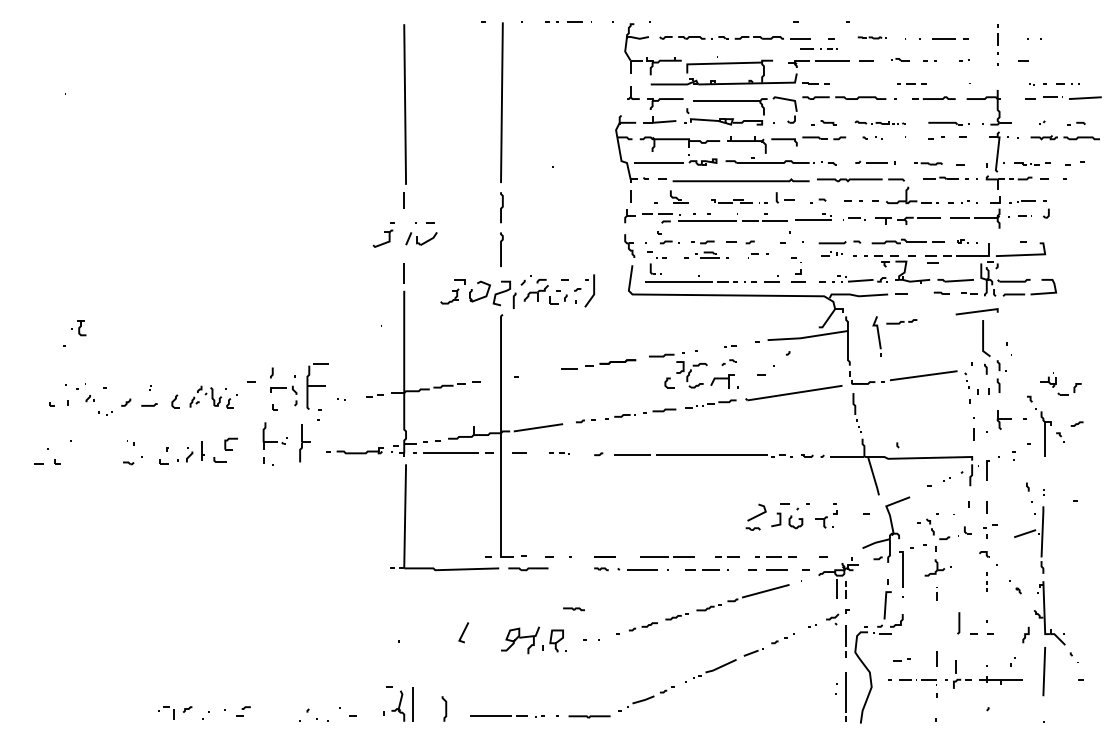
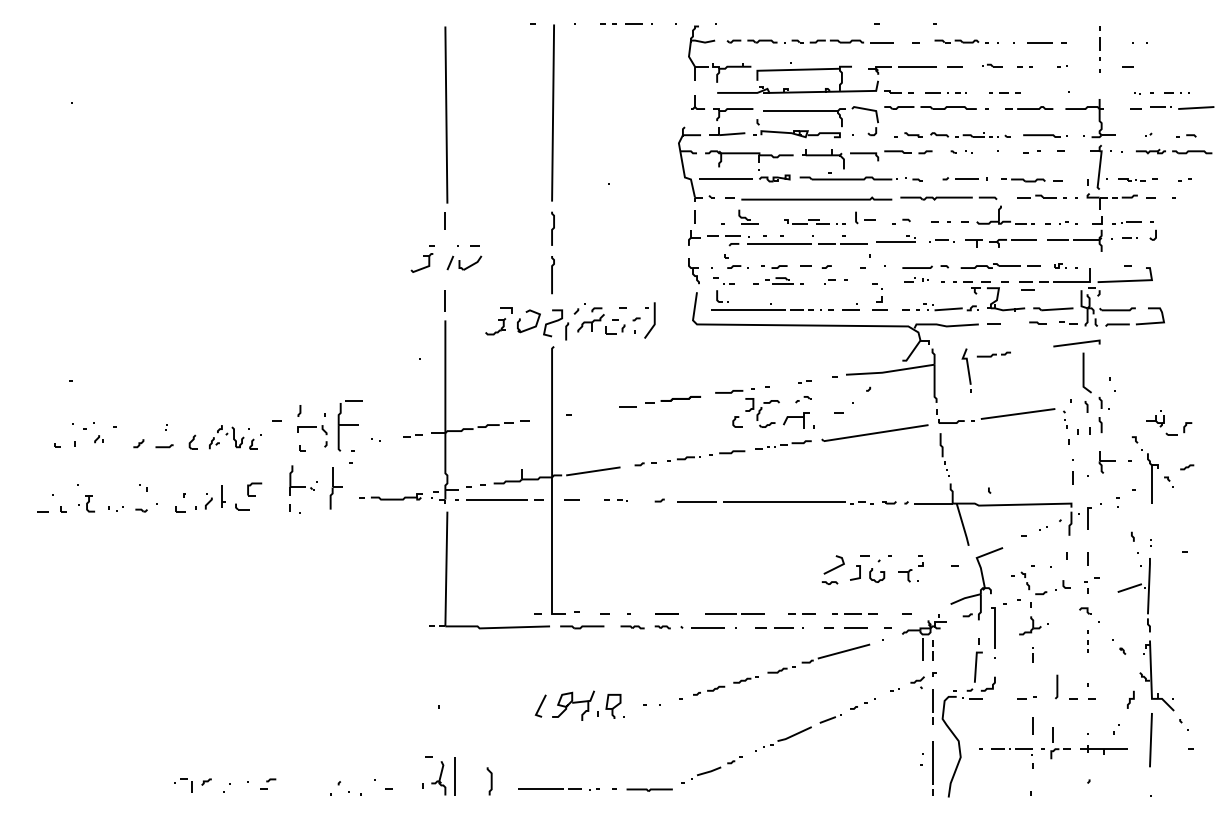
part: (872, 37) -> (961, 41), size x1.67
line: (820, 48) -> (947, 91), moved
part: (880, 122) -> (970, 134), size x1.43
part: (928, 163) -> (1023, 180), size x1.43
part: (1075, 163) -> (1185, 180), size x0.62
part: (78, 328) -> (86, 504), moved
part: (105, 413) -> (116, 508), moved
line: (573, 609) -> (631, 627), moved
line: (463, 632) -> (540, 705), moved
part: (901, 659) -> (1026, 697), moved

